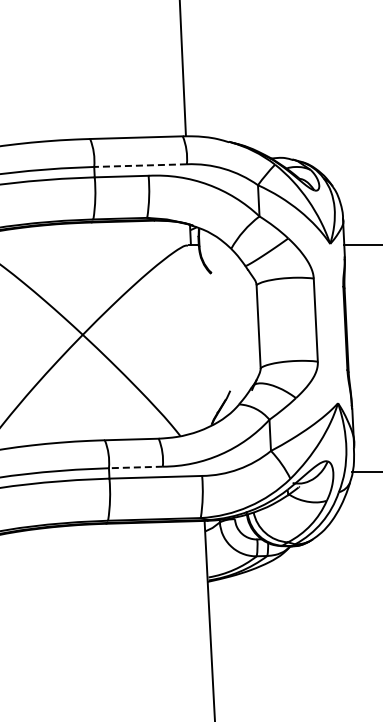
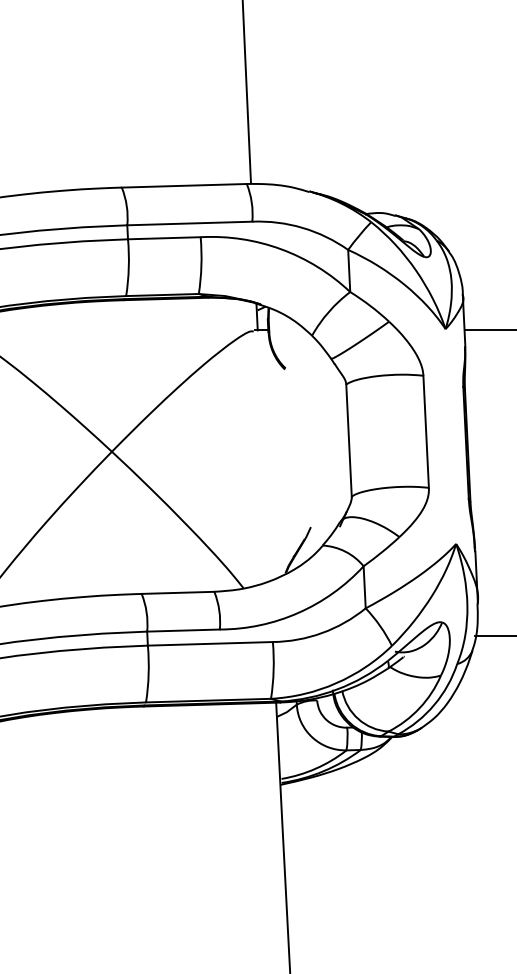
line: (140, 165) -> (189, 223), dashed -> solid
line: (135, 467) -> (182, 630), dashed -> solid

